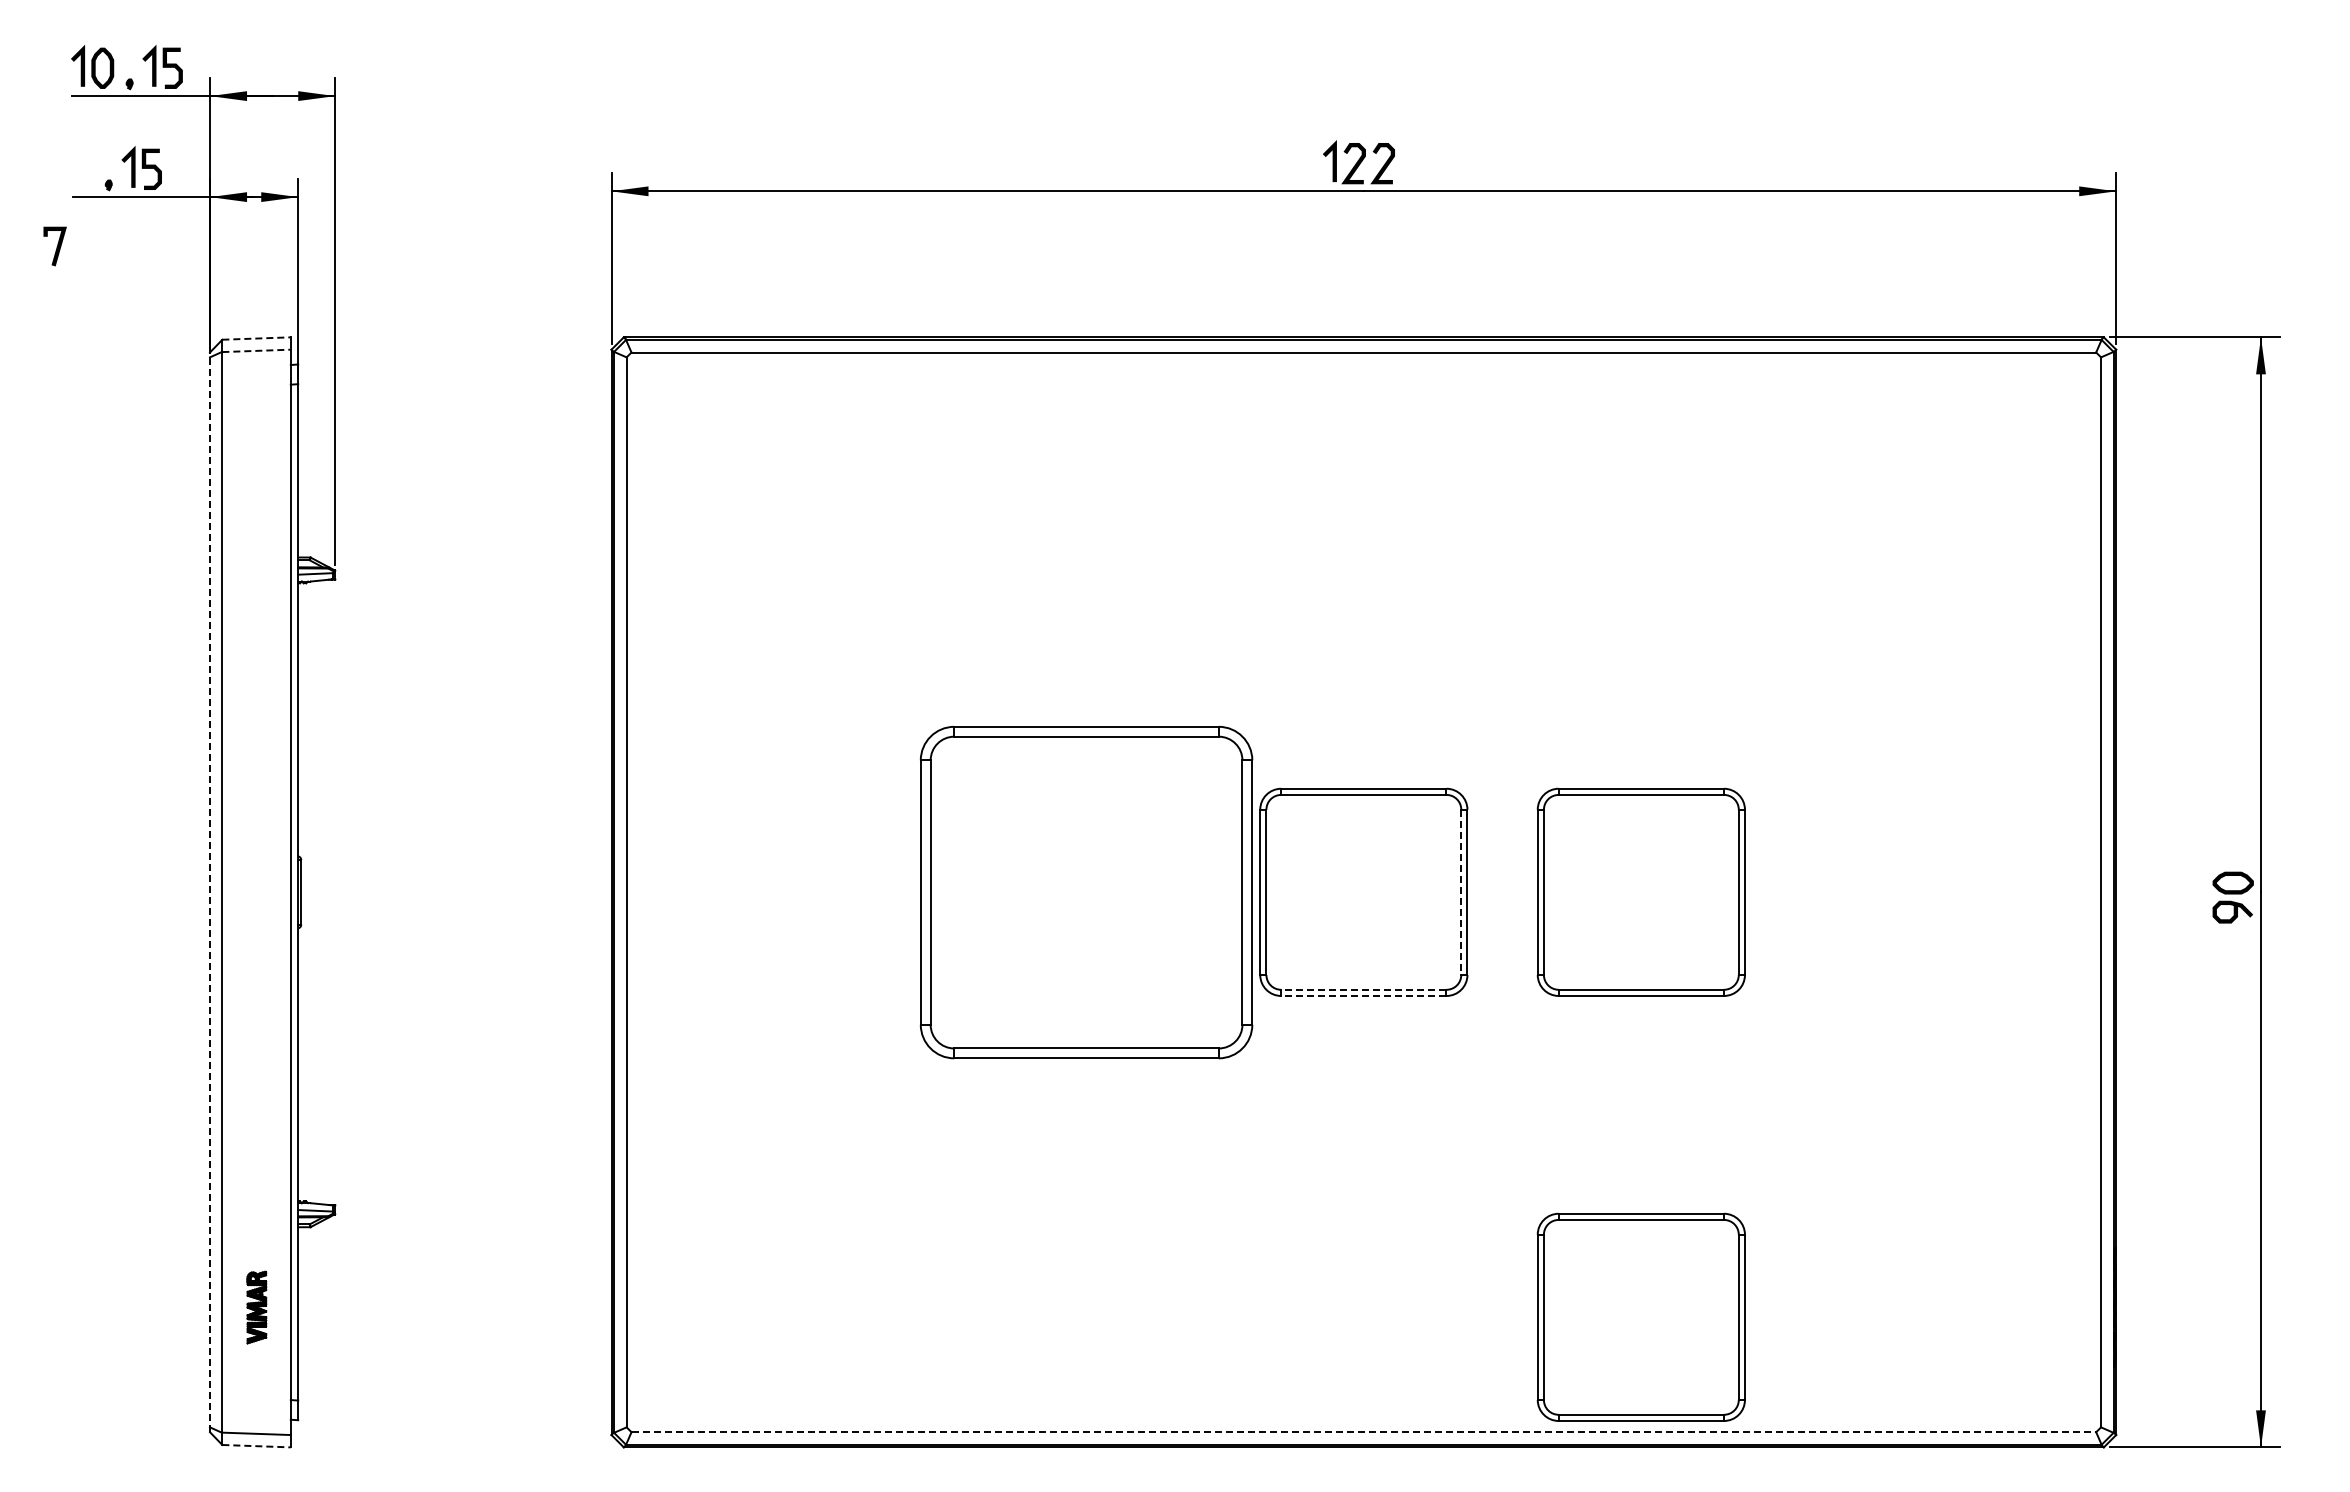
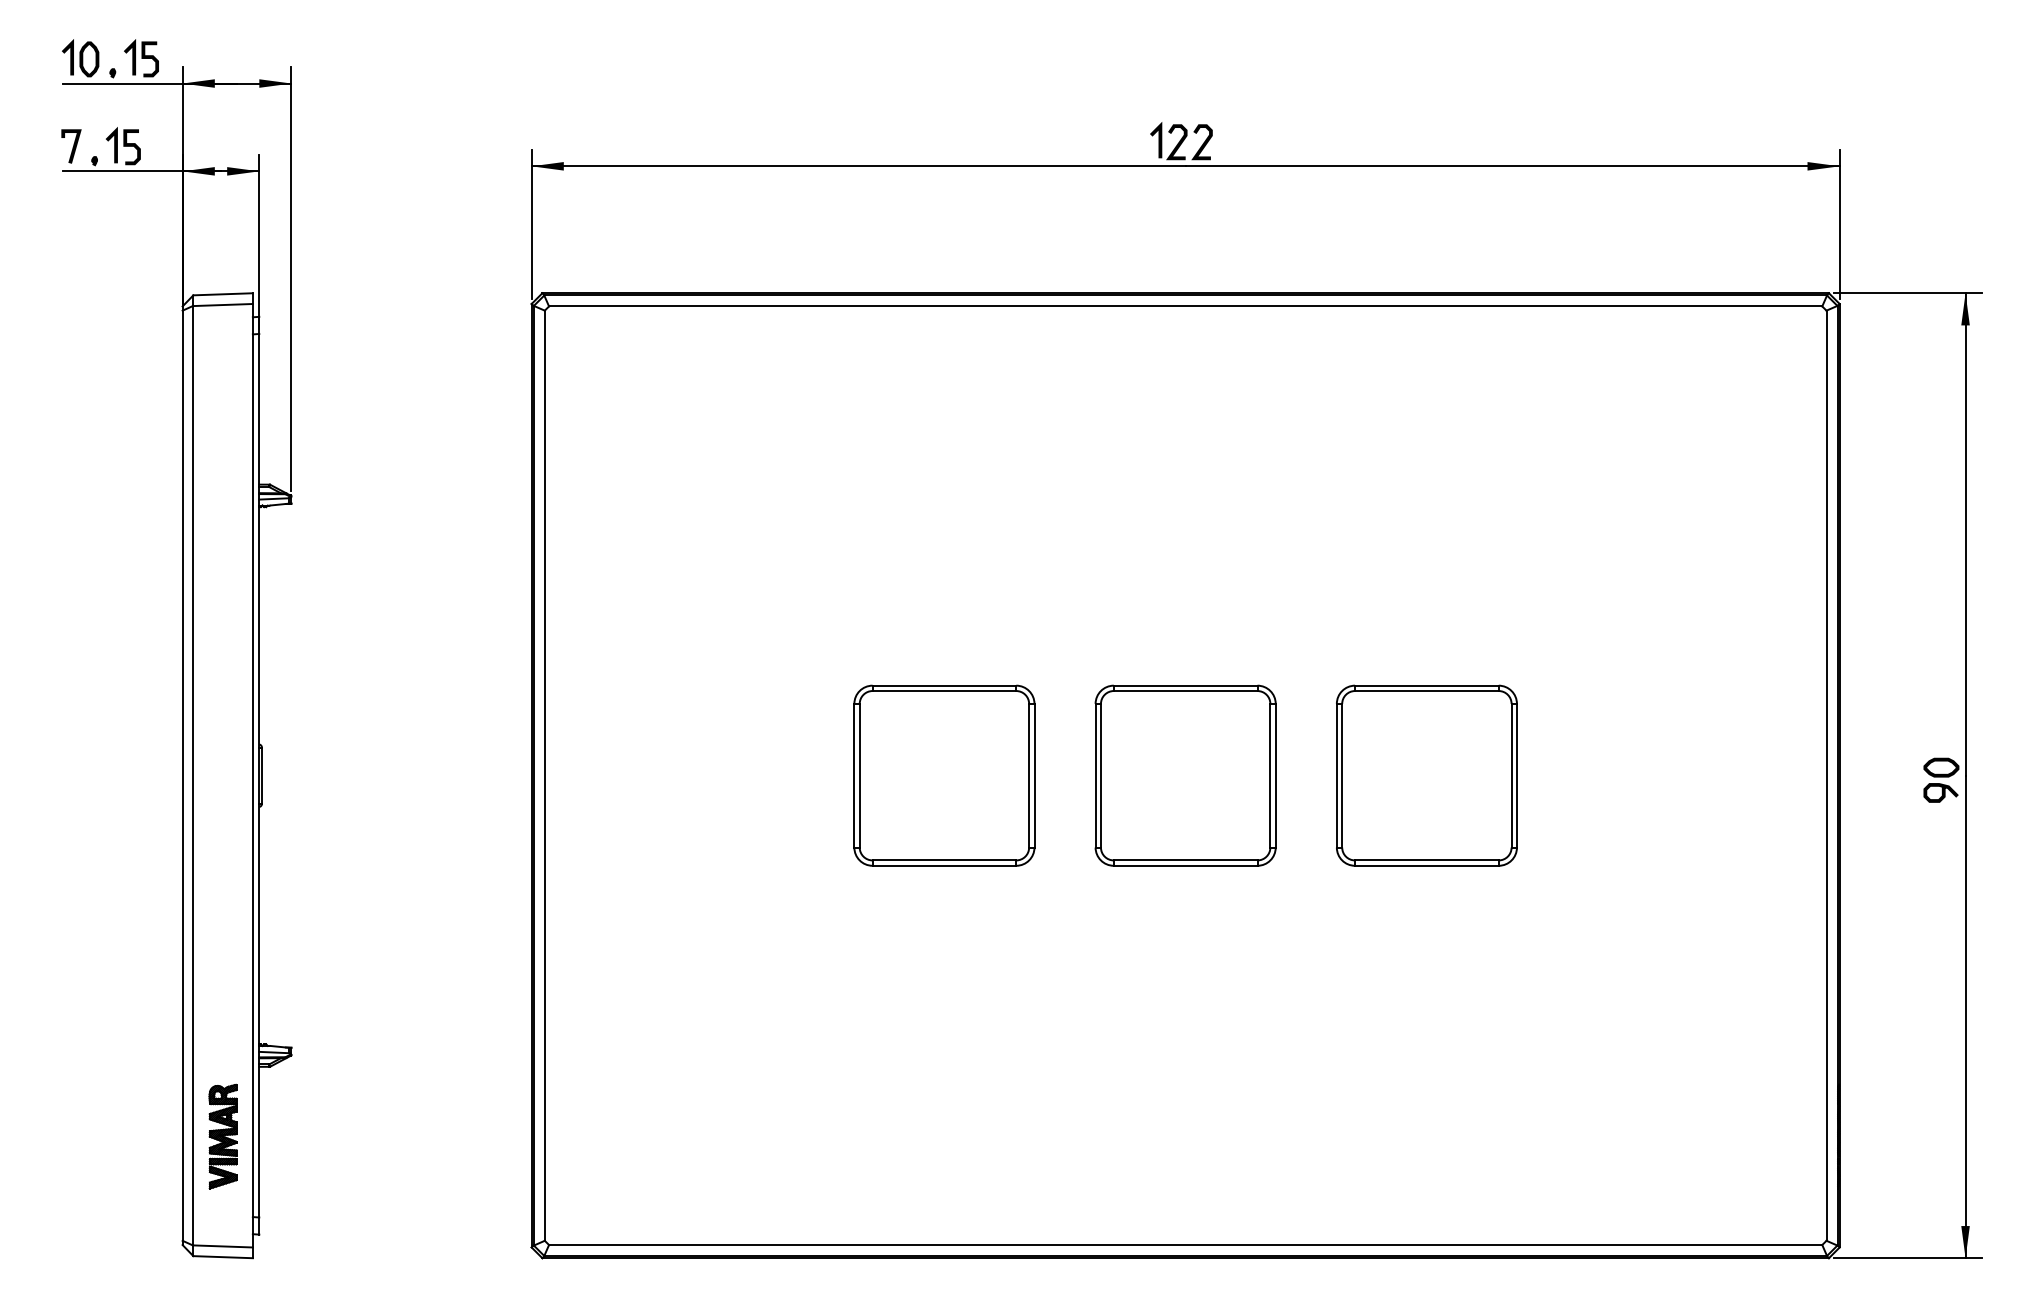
line: (56, 247) -> (72, 147), moved
line: (257, 338) -> (223, 294), dashed -> solid
line: (257, 350) -> (223, 304), dashed -> solid
part: (1085, 891) -> (943, 774), size x0.62
line: (210, 892) -> (183, 775), dashed -> solid
line: (1461, 892) -> (1270, 775), dashed -> solid
line: (1363, 989) -> (1185, 860), dashed -> solid
line: (1363, 995) -> (1185, 865), dashed -> solid
part: (256, 1307) -> (223, 1136), size x1.67
part: (1640, 1316) -> (1426, 1144), removed
line: (1364, 1432) -> (1186, 1245), dashed -> solid
line: (257, 1446) -> (223, 1257), dashed -> solid

